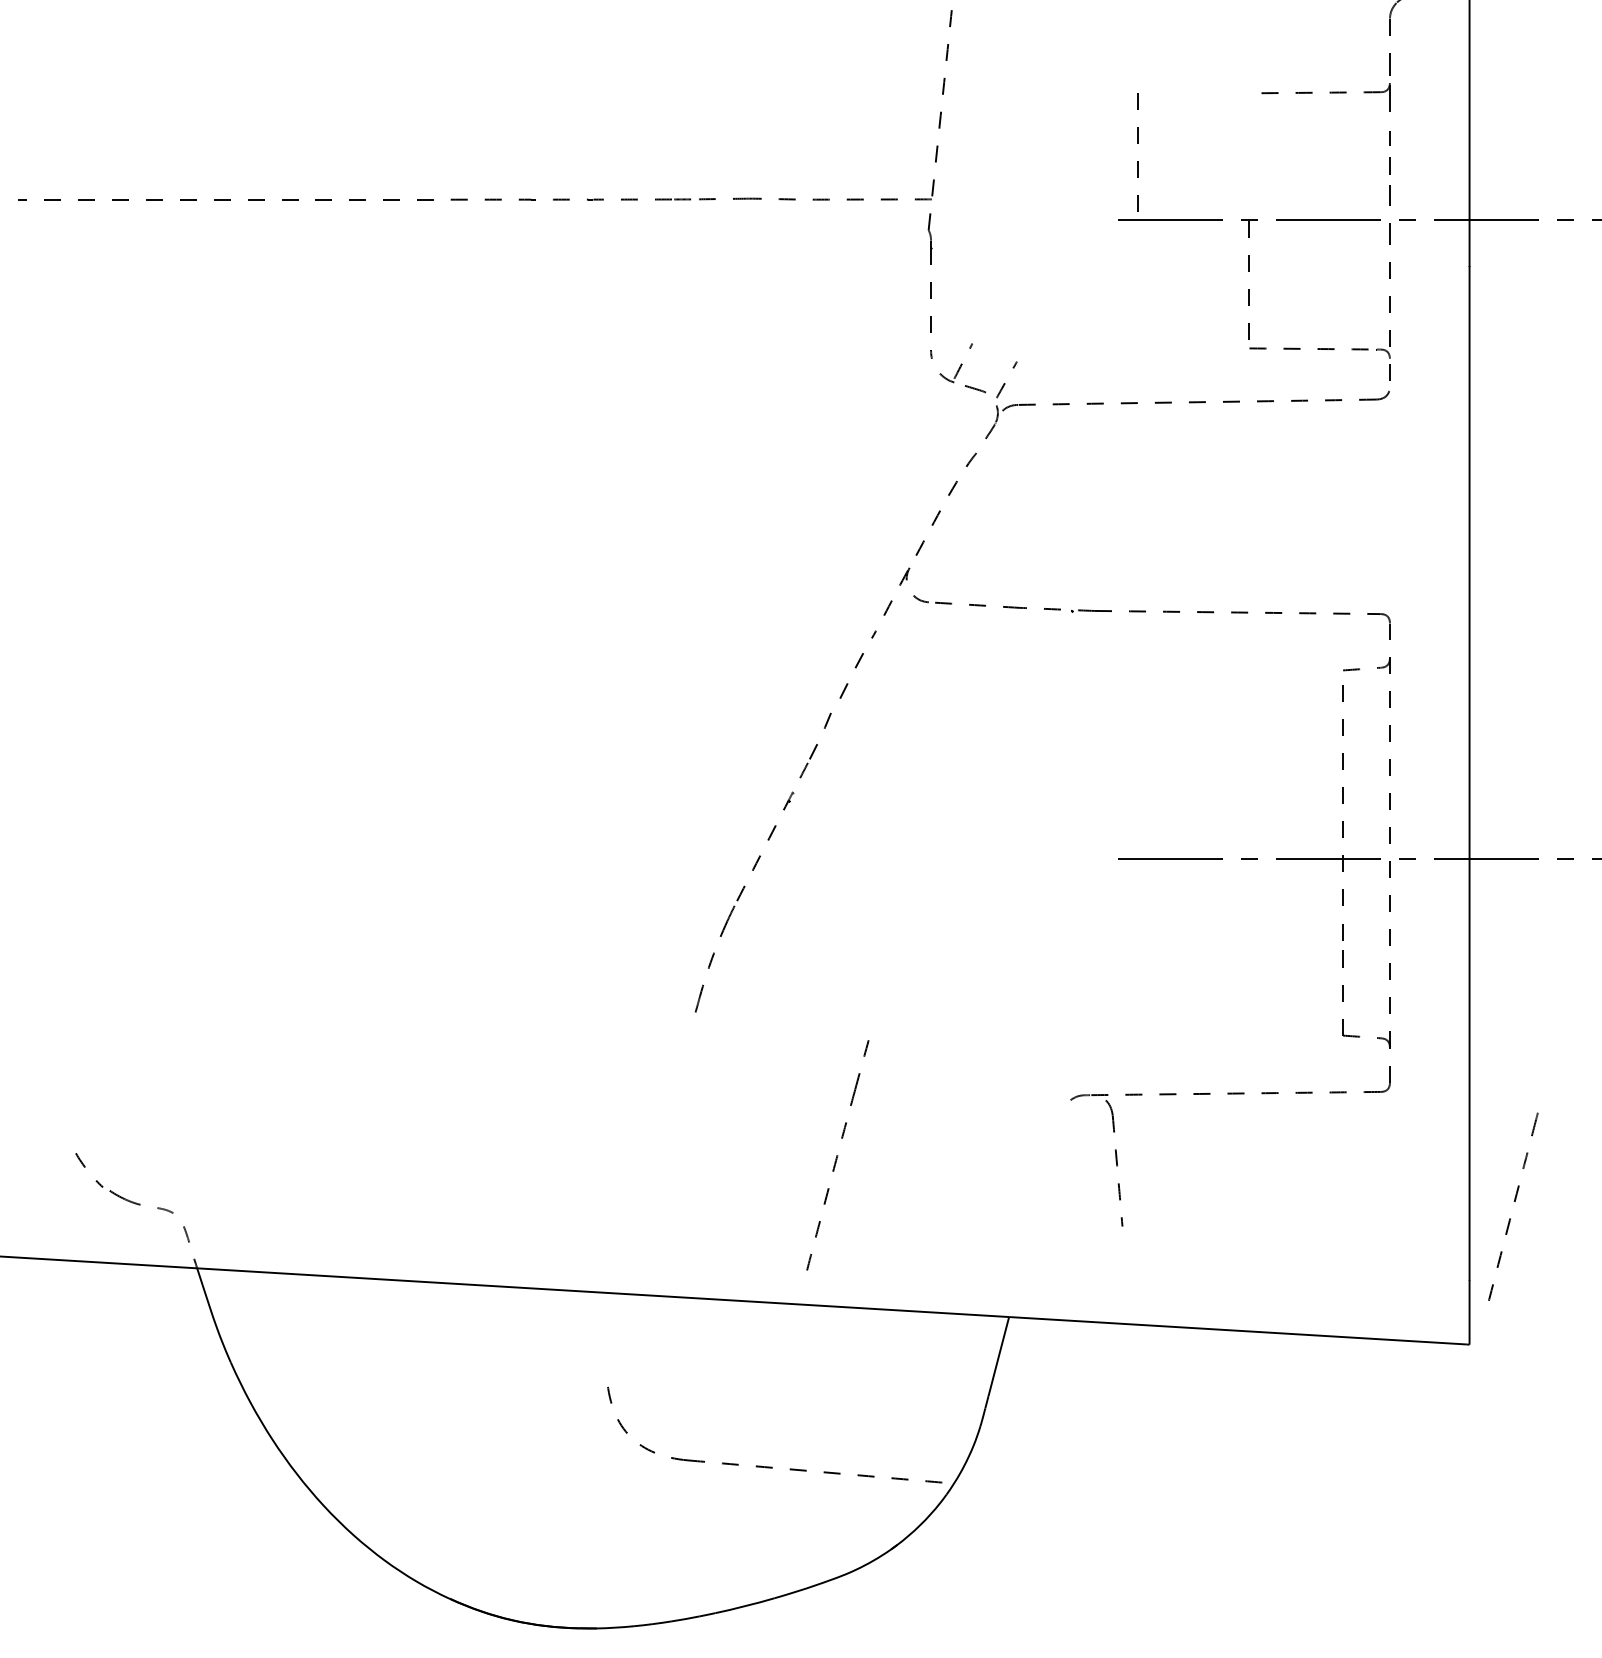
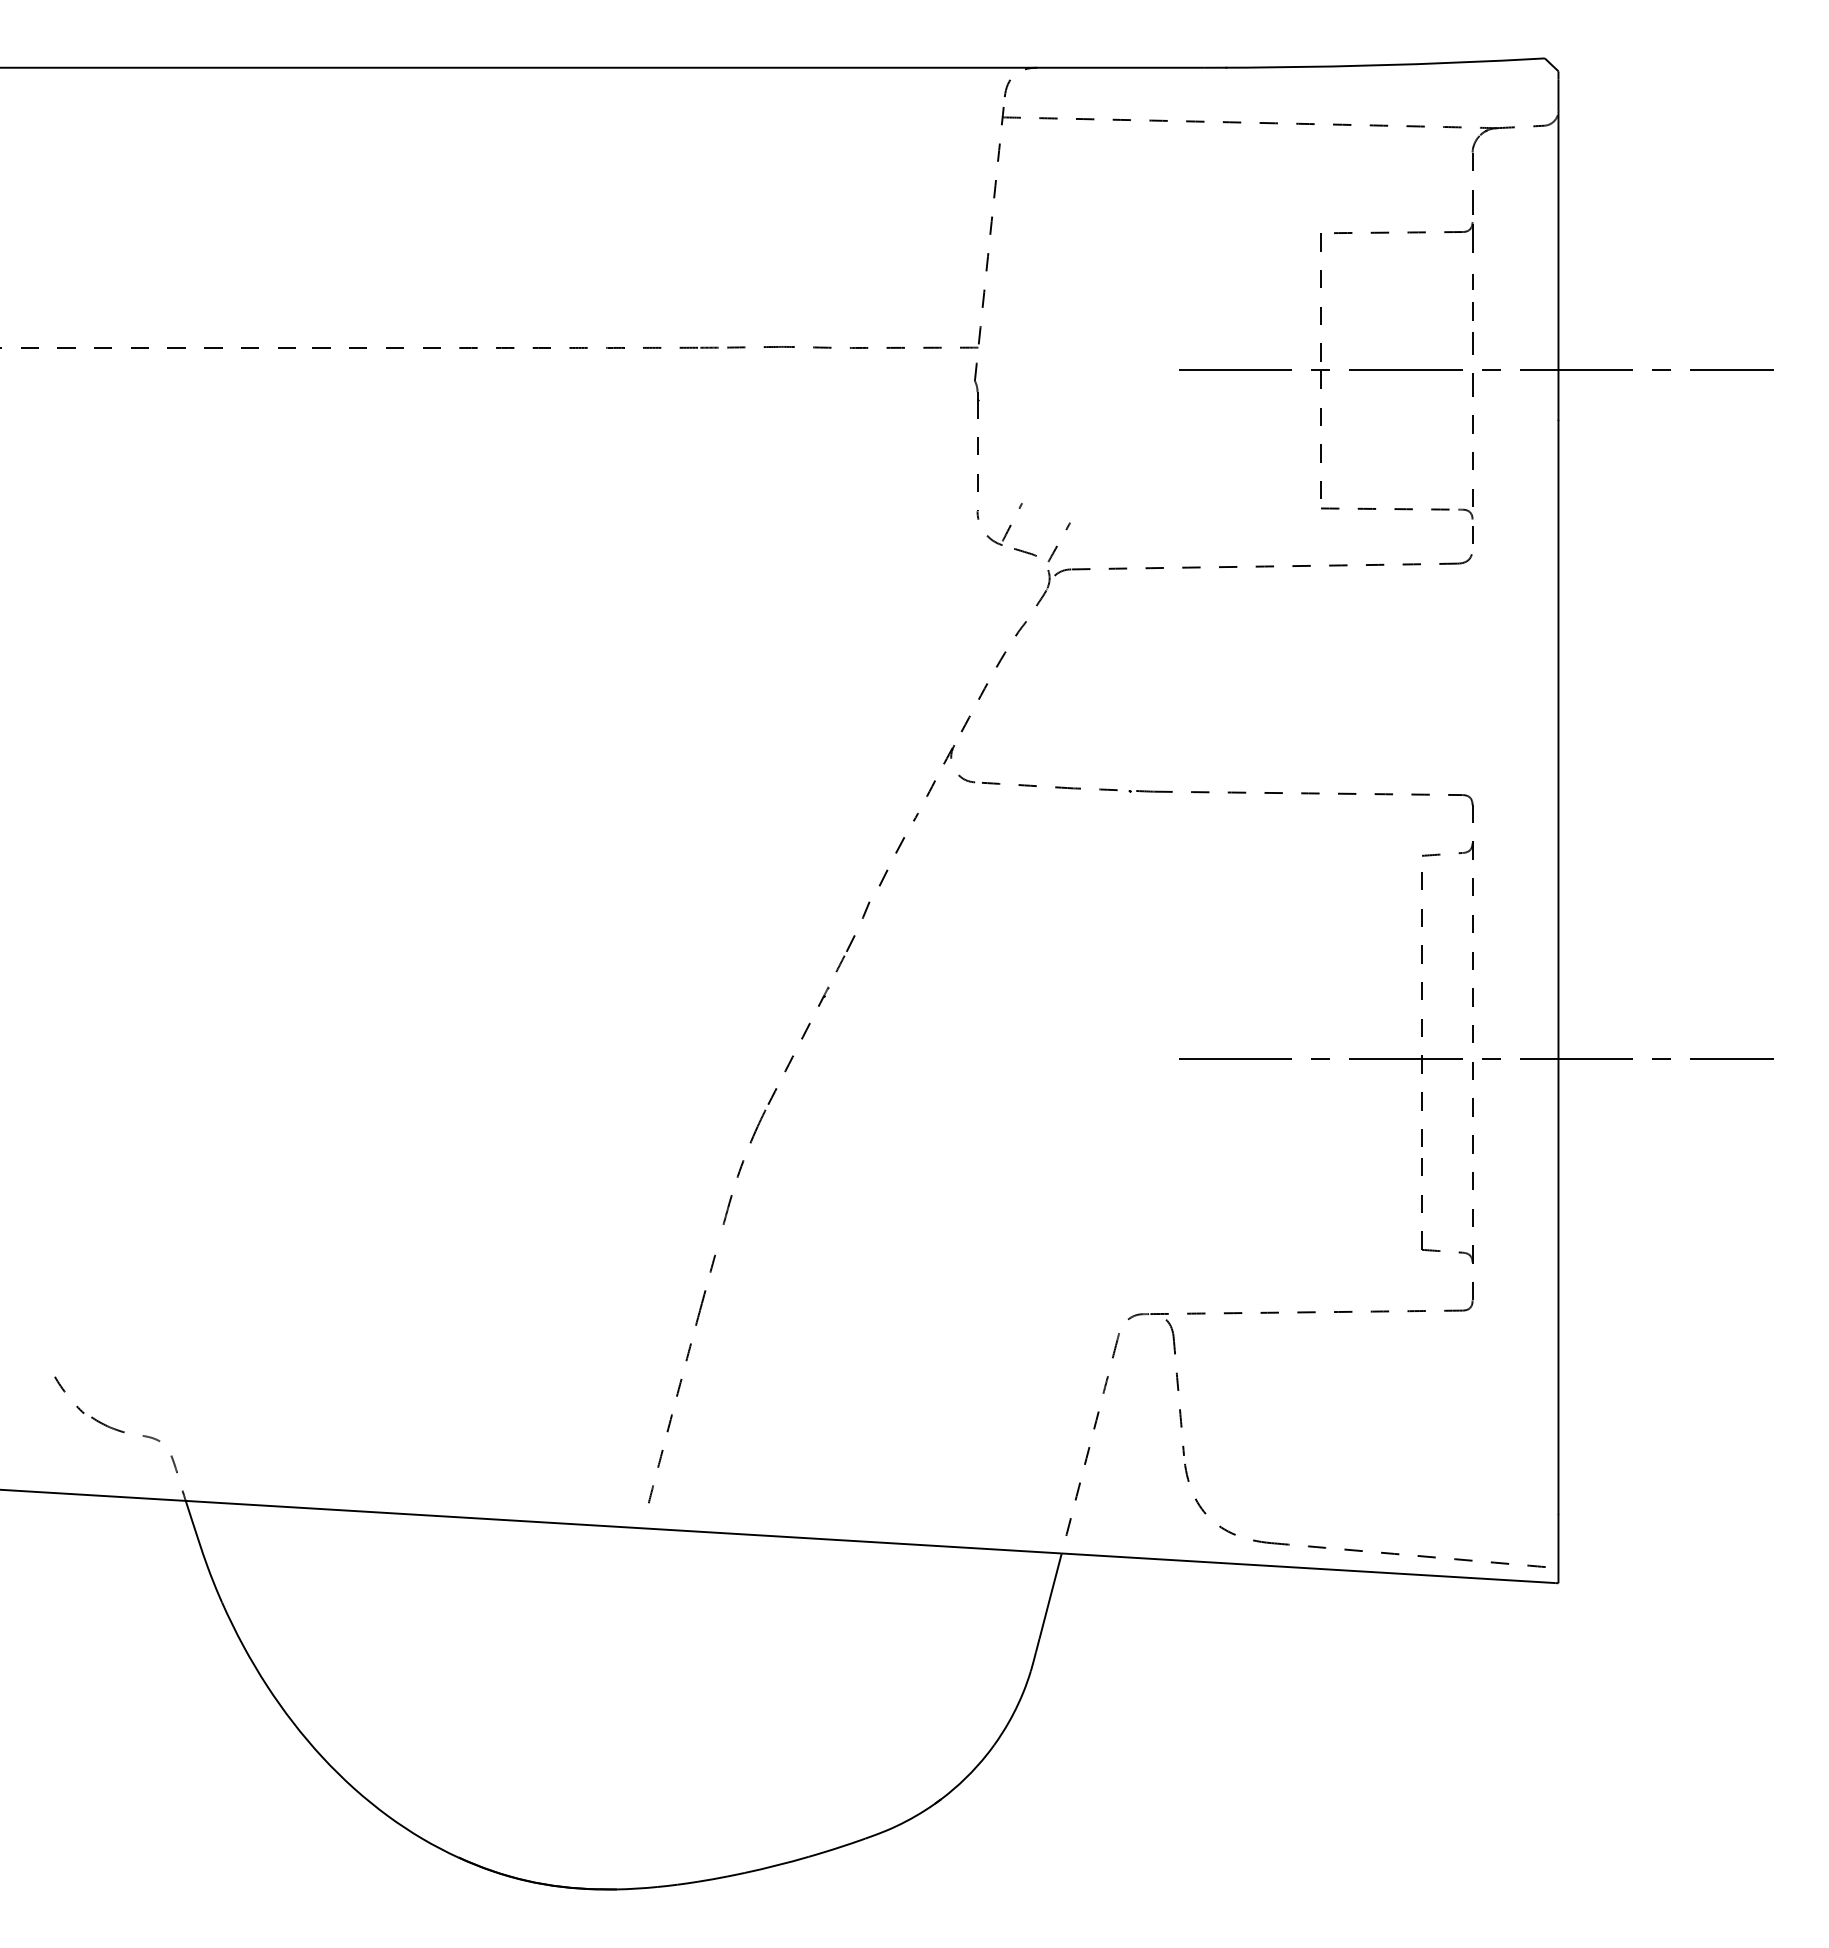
part: (1137, 143) -> (1320, 287), moved
part: (837, 1154) -> (681, 1378), moved
part: (1513, 1206) -> (1092, 1434), moved
part: (768, 1466) -> (1358, 1549), moved

